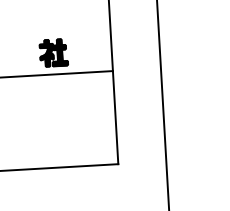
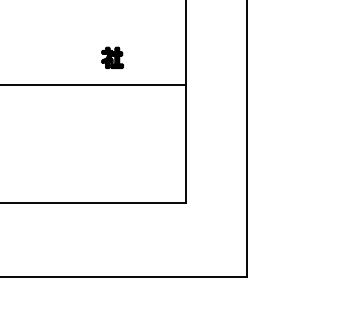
part: (53, 52) -> (112, 57), size x0.6

